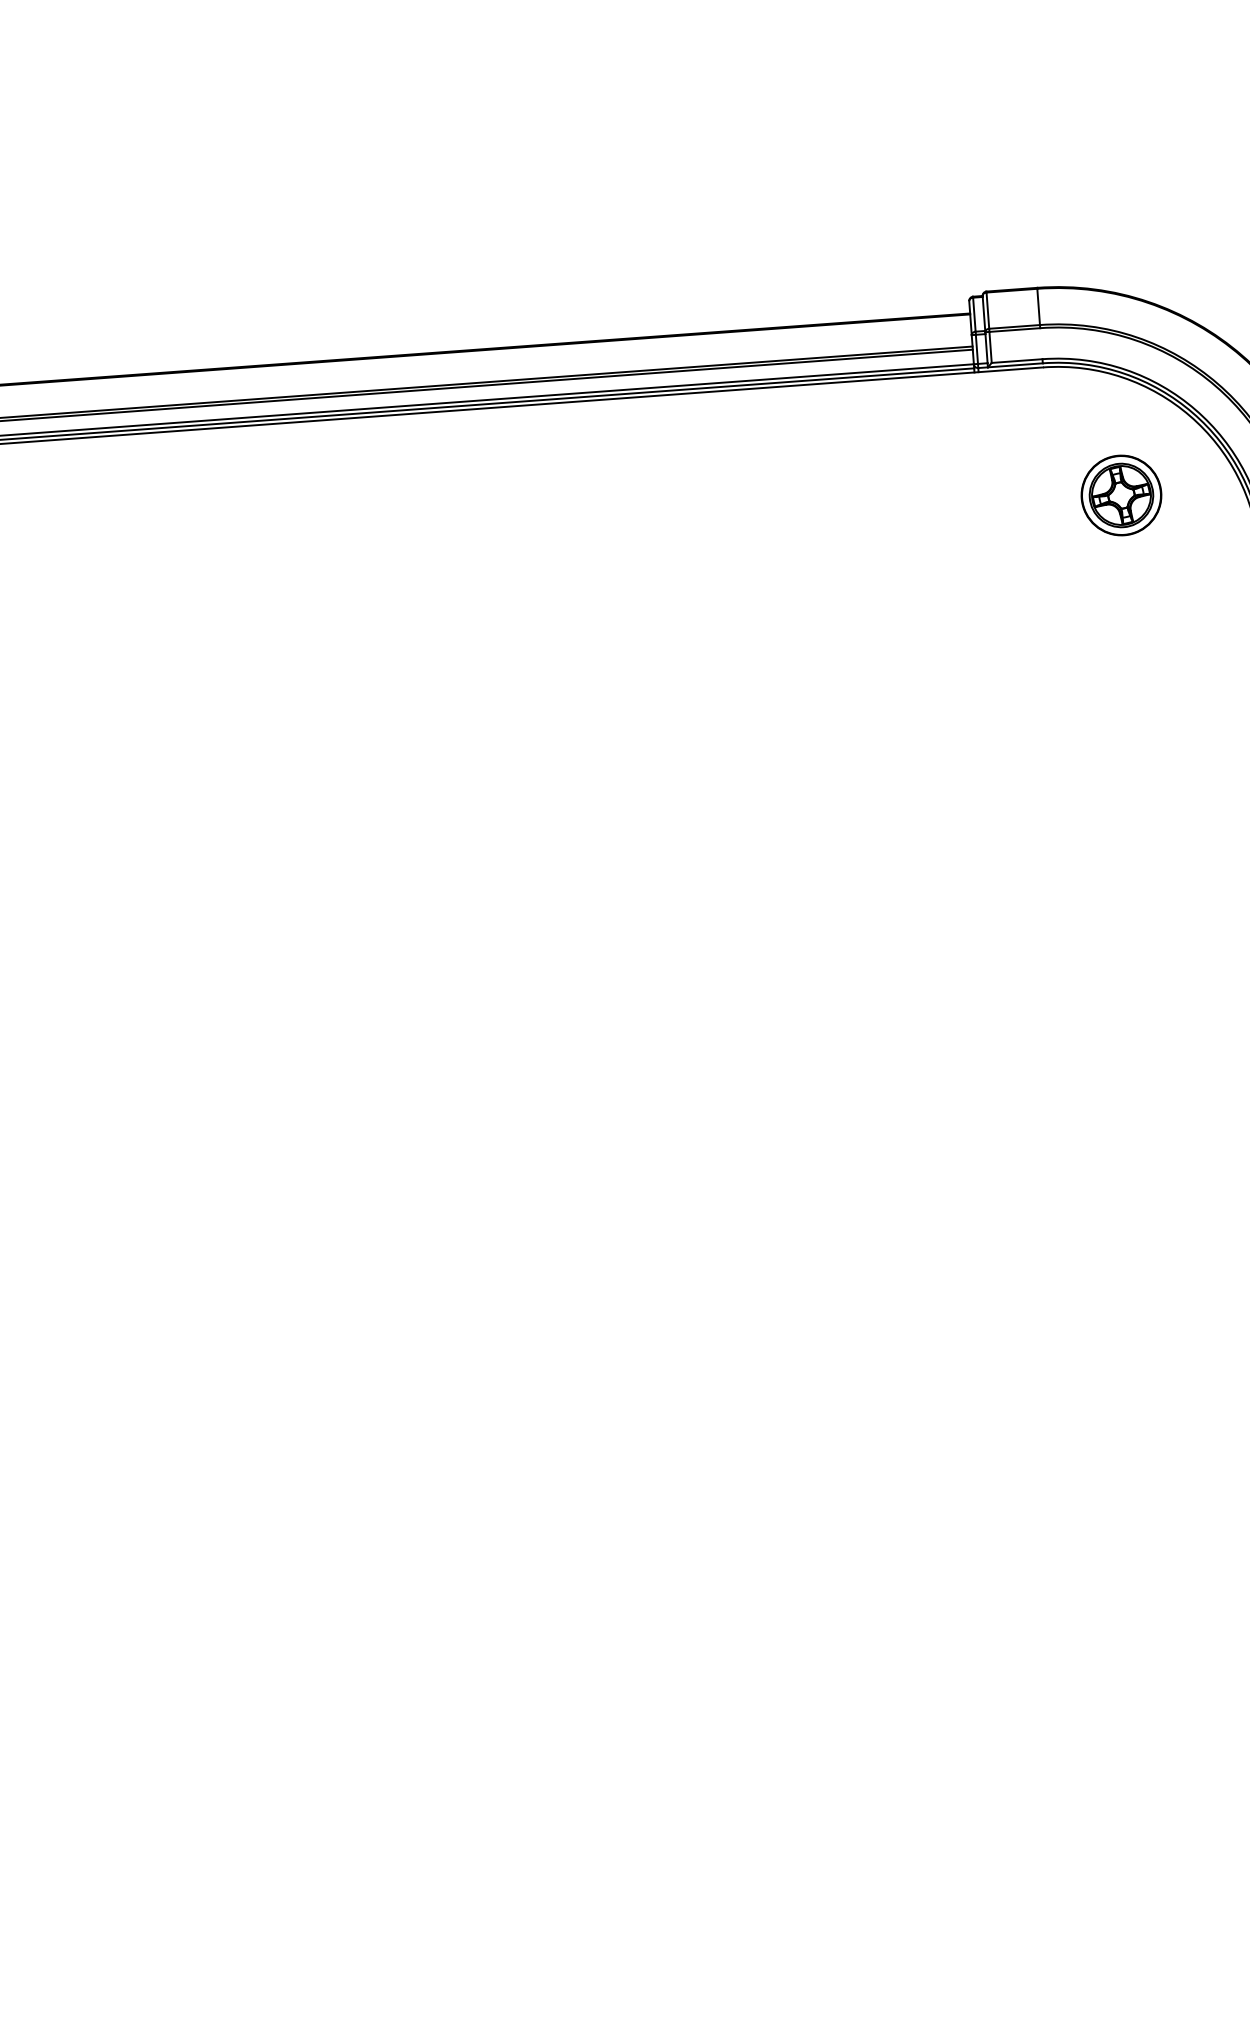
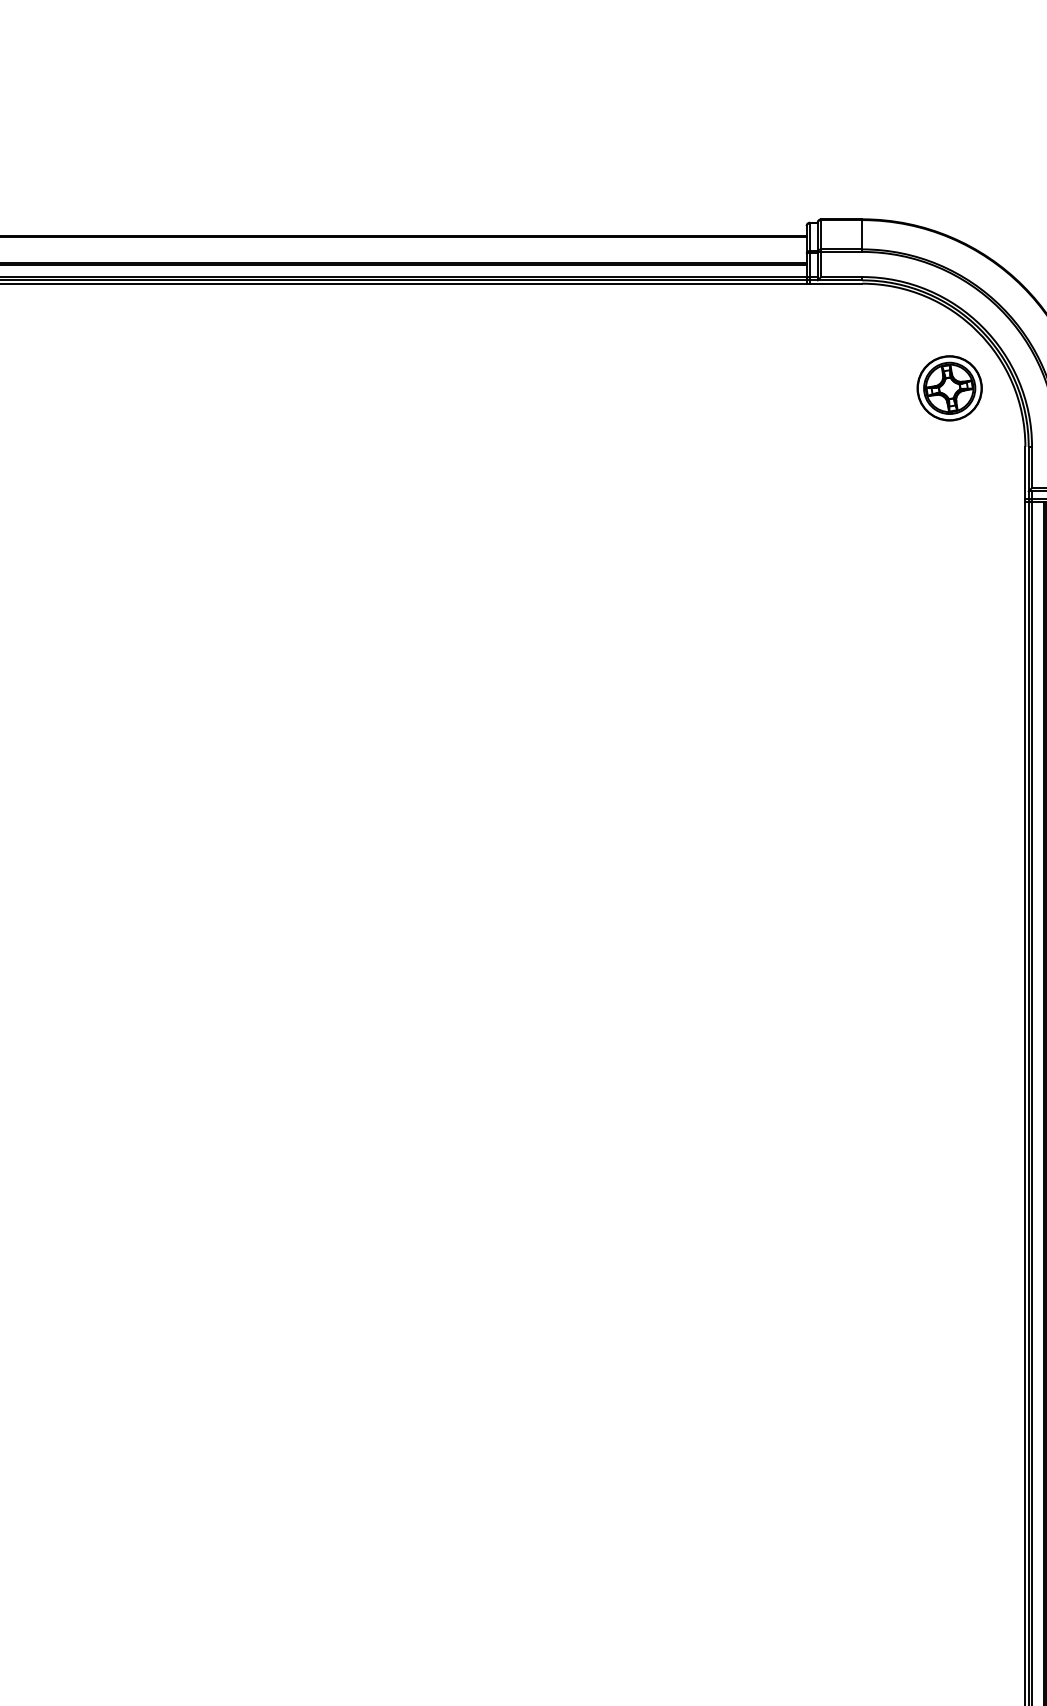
part: (1121, 495) -> (949, 388), moved

